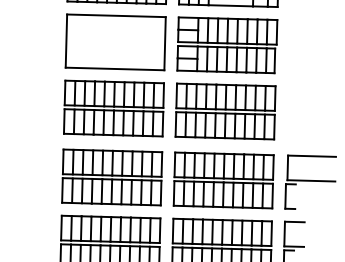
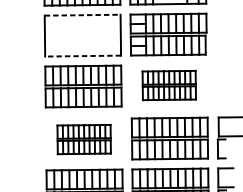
line: (116, 15) -> (82, 14), solid -> dashed
line: (114, 68) -> (82, 55), solid -> dashed
part: (225, 111) -> (169, 85), size x0.7
part: (112, 177) -> (84, 139), size x0.7

